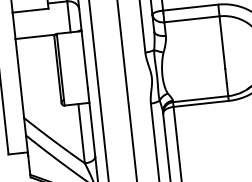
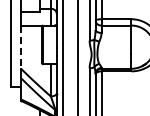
line: (19, 79) -> (20, 47), solid -> dashed

